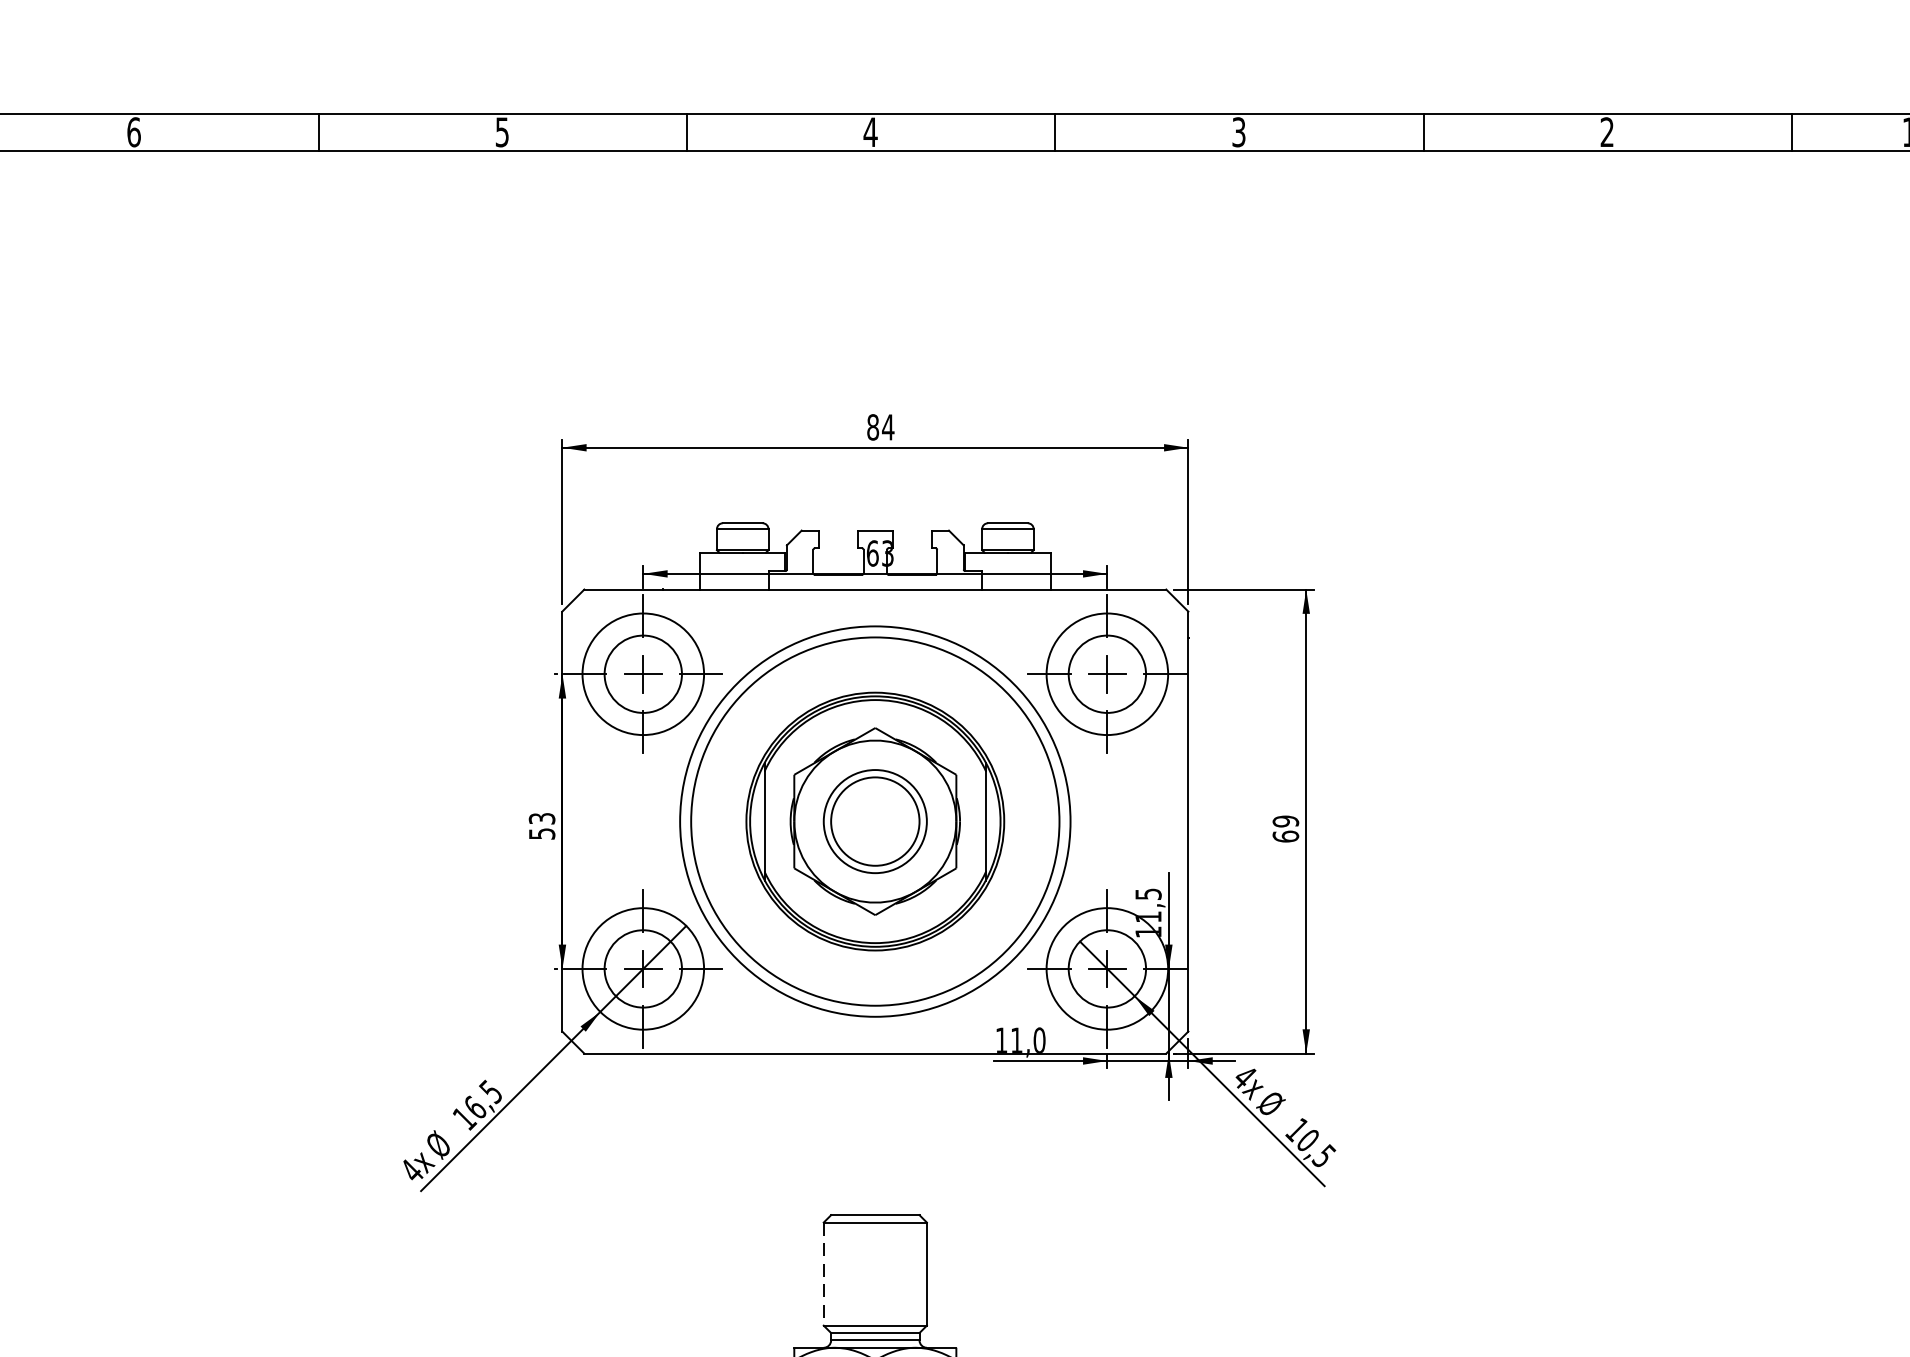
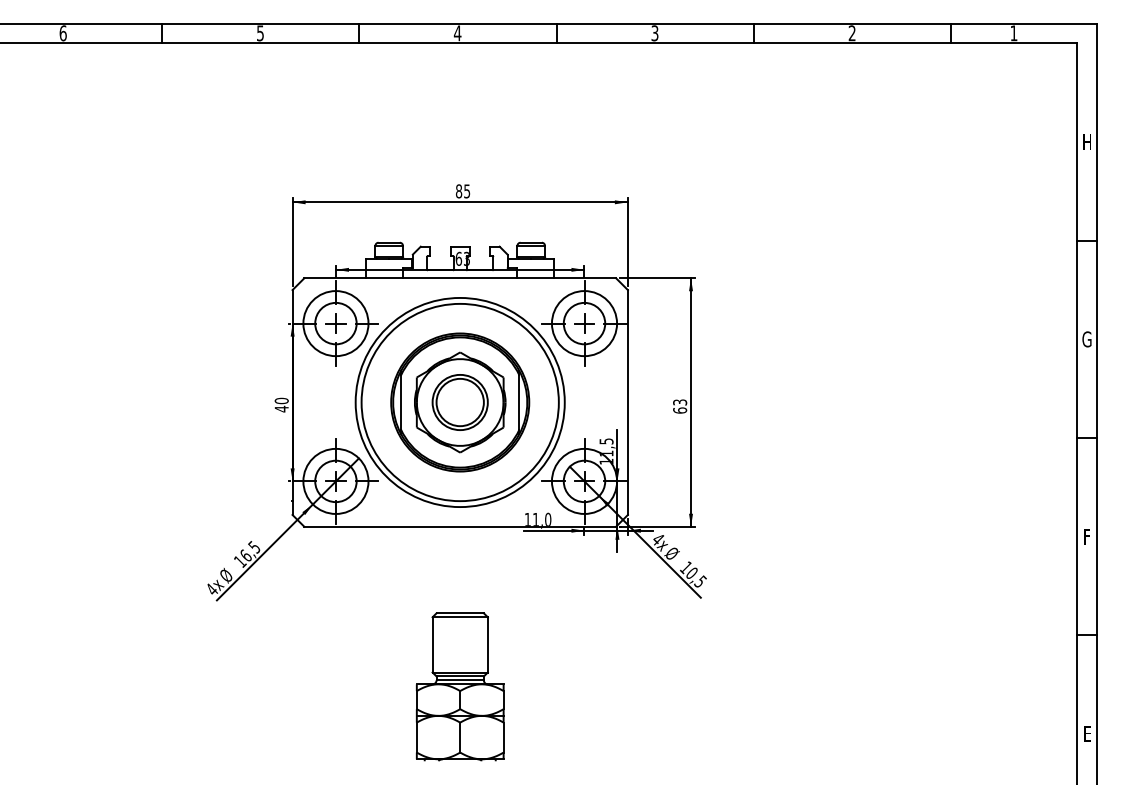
text: (887, 427) -> (466, 191), 84 -> 85
text: (1284, 821) -> (679, 402), 69 -> 63
text: (541, 825) -> (281, 404), 53 -> 40
line: (823, 1273) -> (432, 644), dashed -> solid

